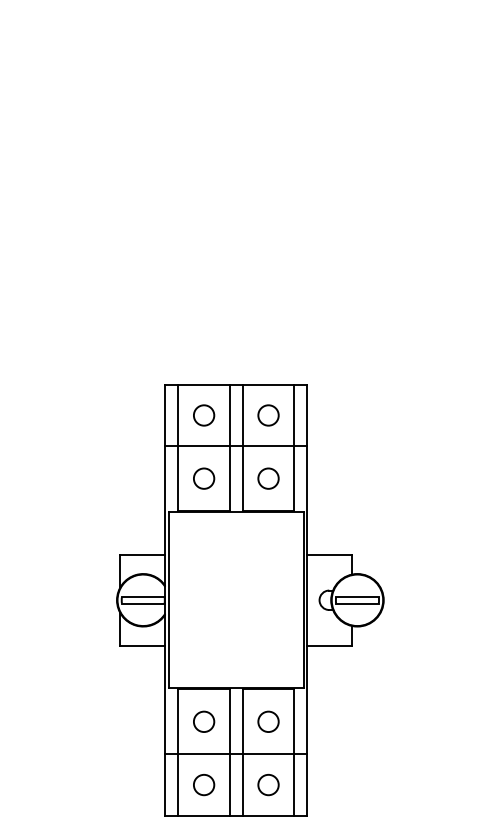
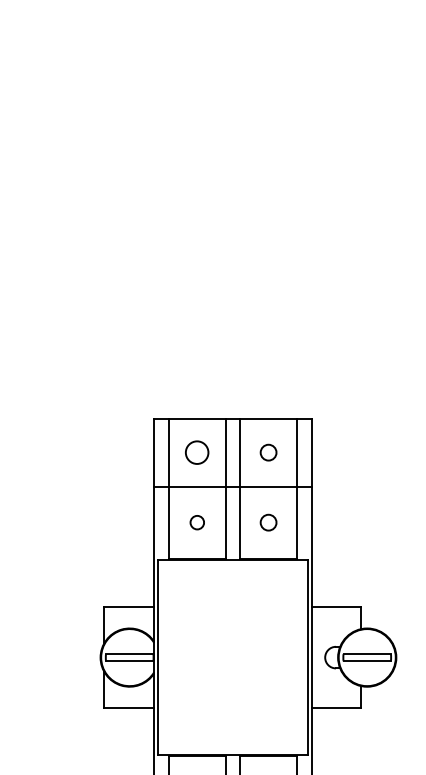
circle: (268, 415) -> (268, 452), size x0.7
circle: (204, 478) -> (197, 522), size x0.6
circle: (268, 478) -> (268, 522), size x0.7

